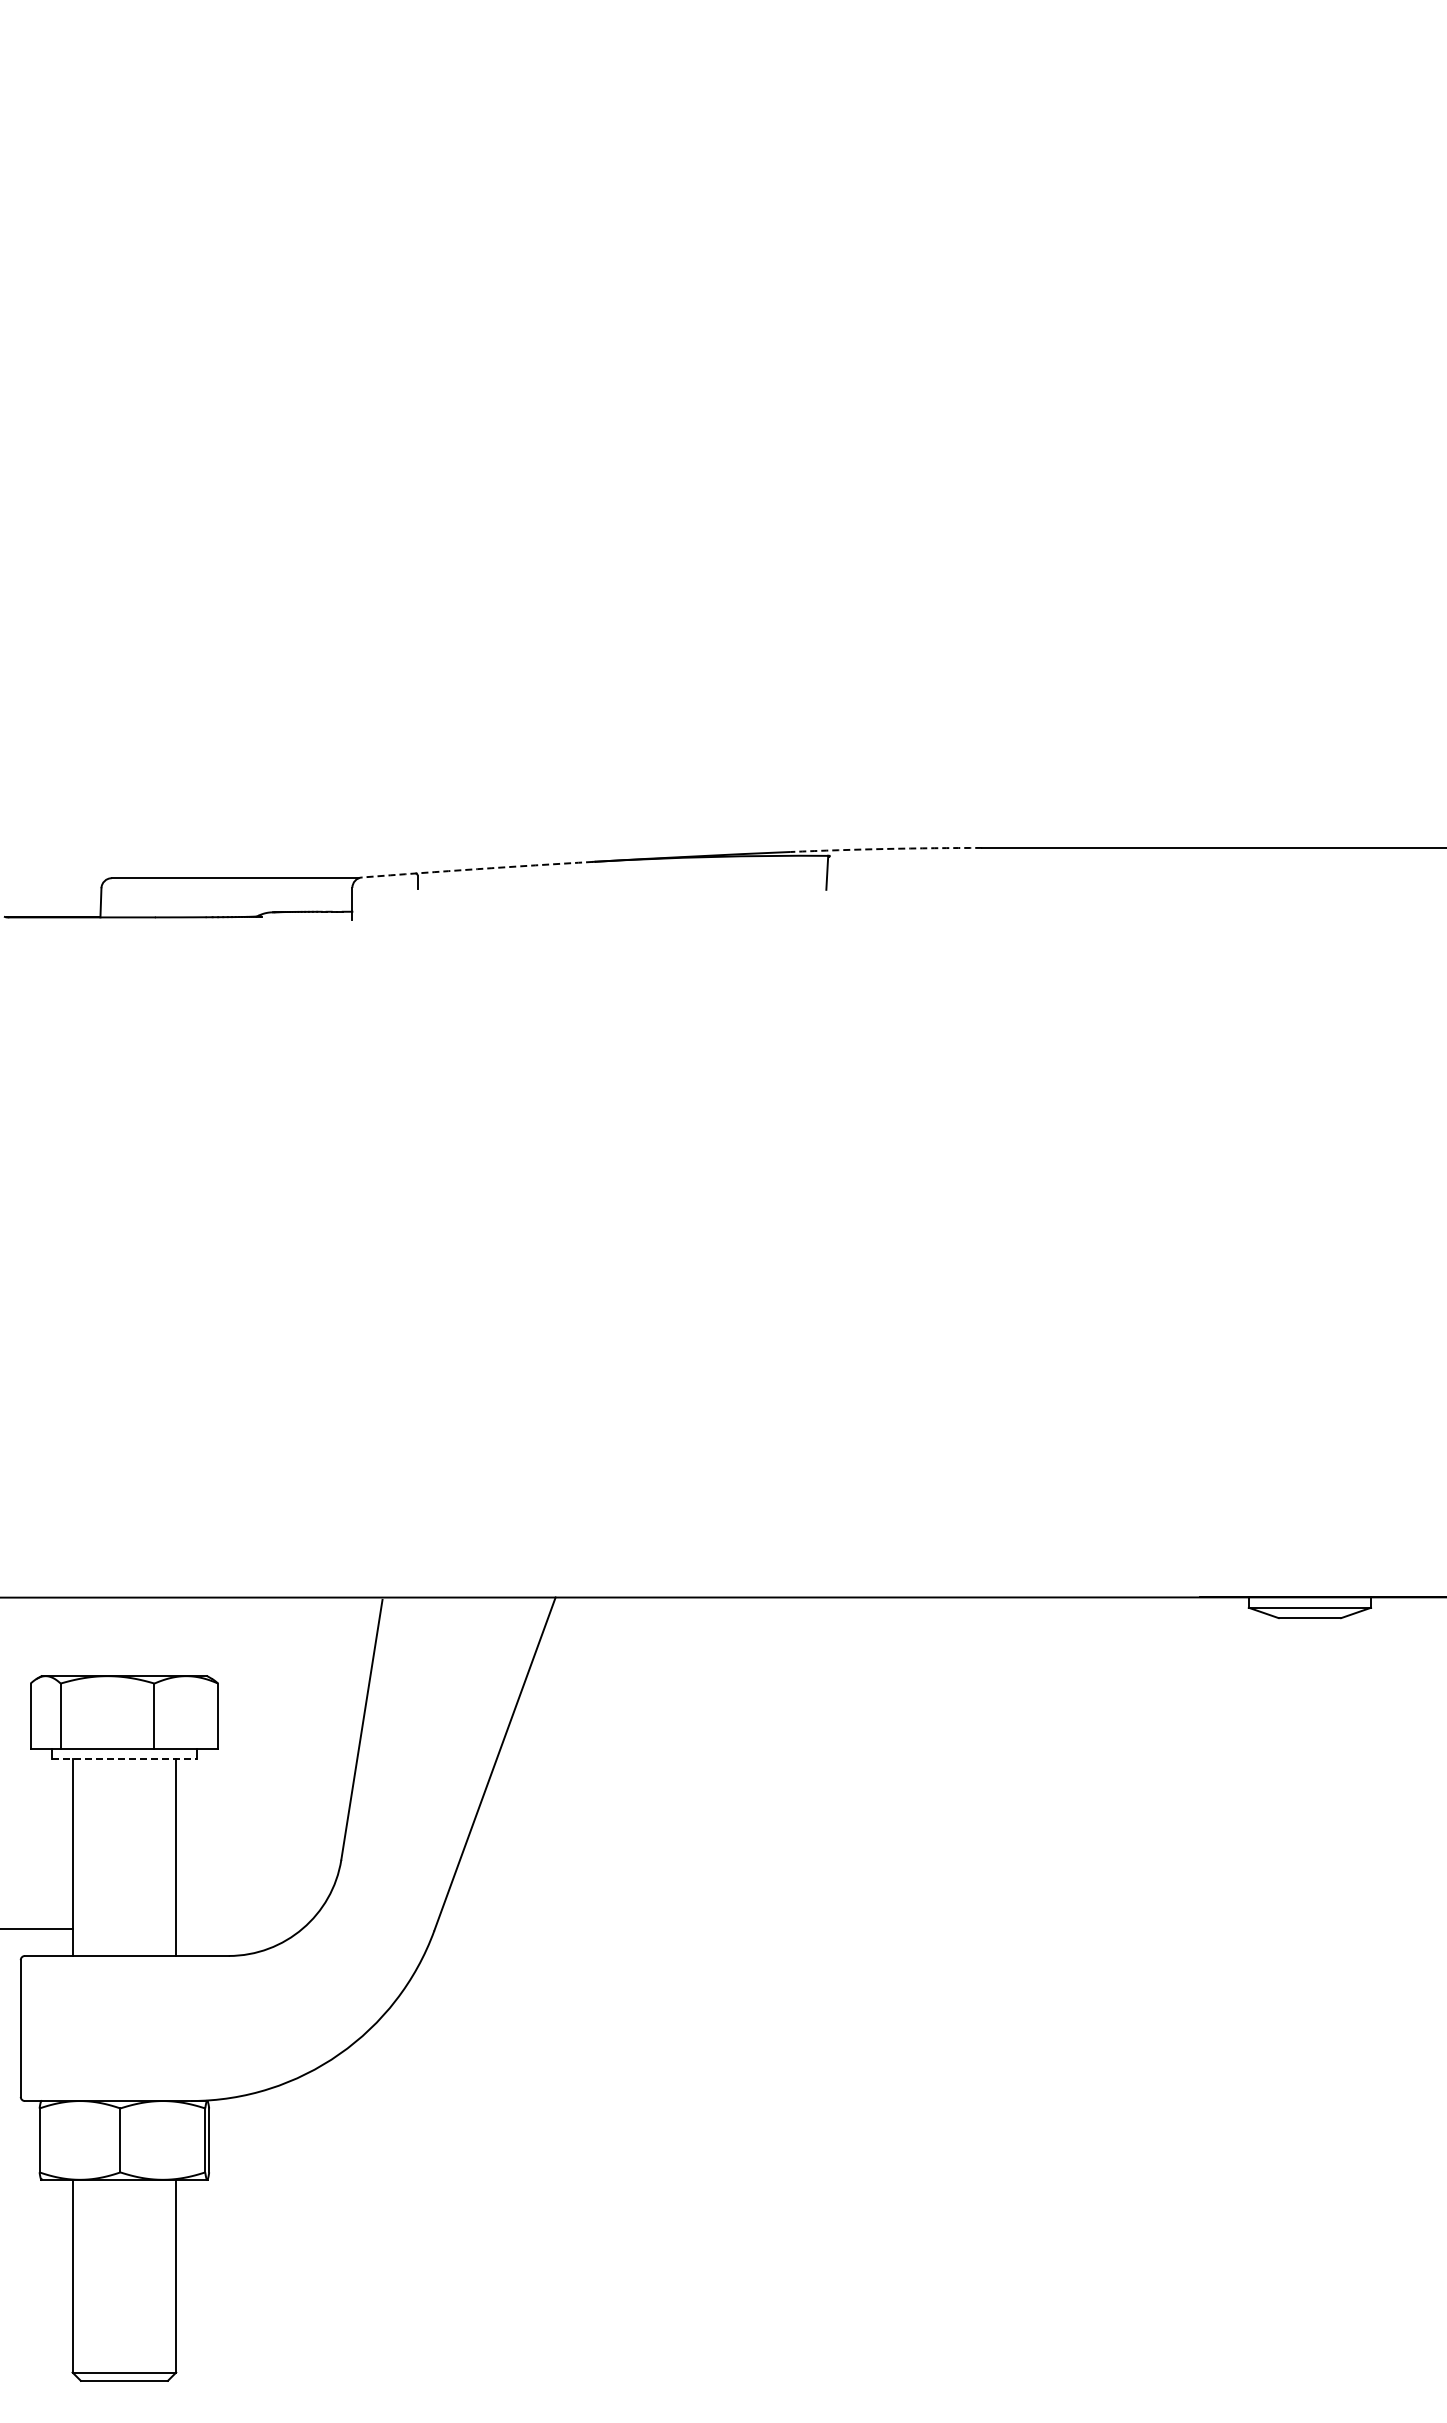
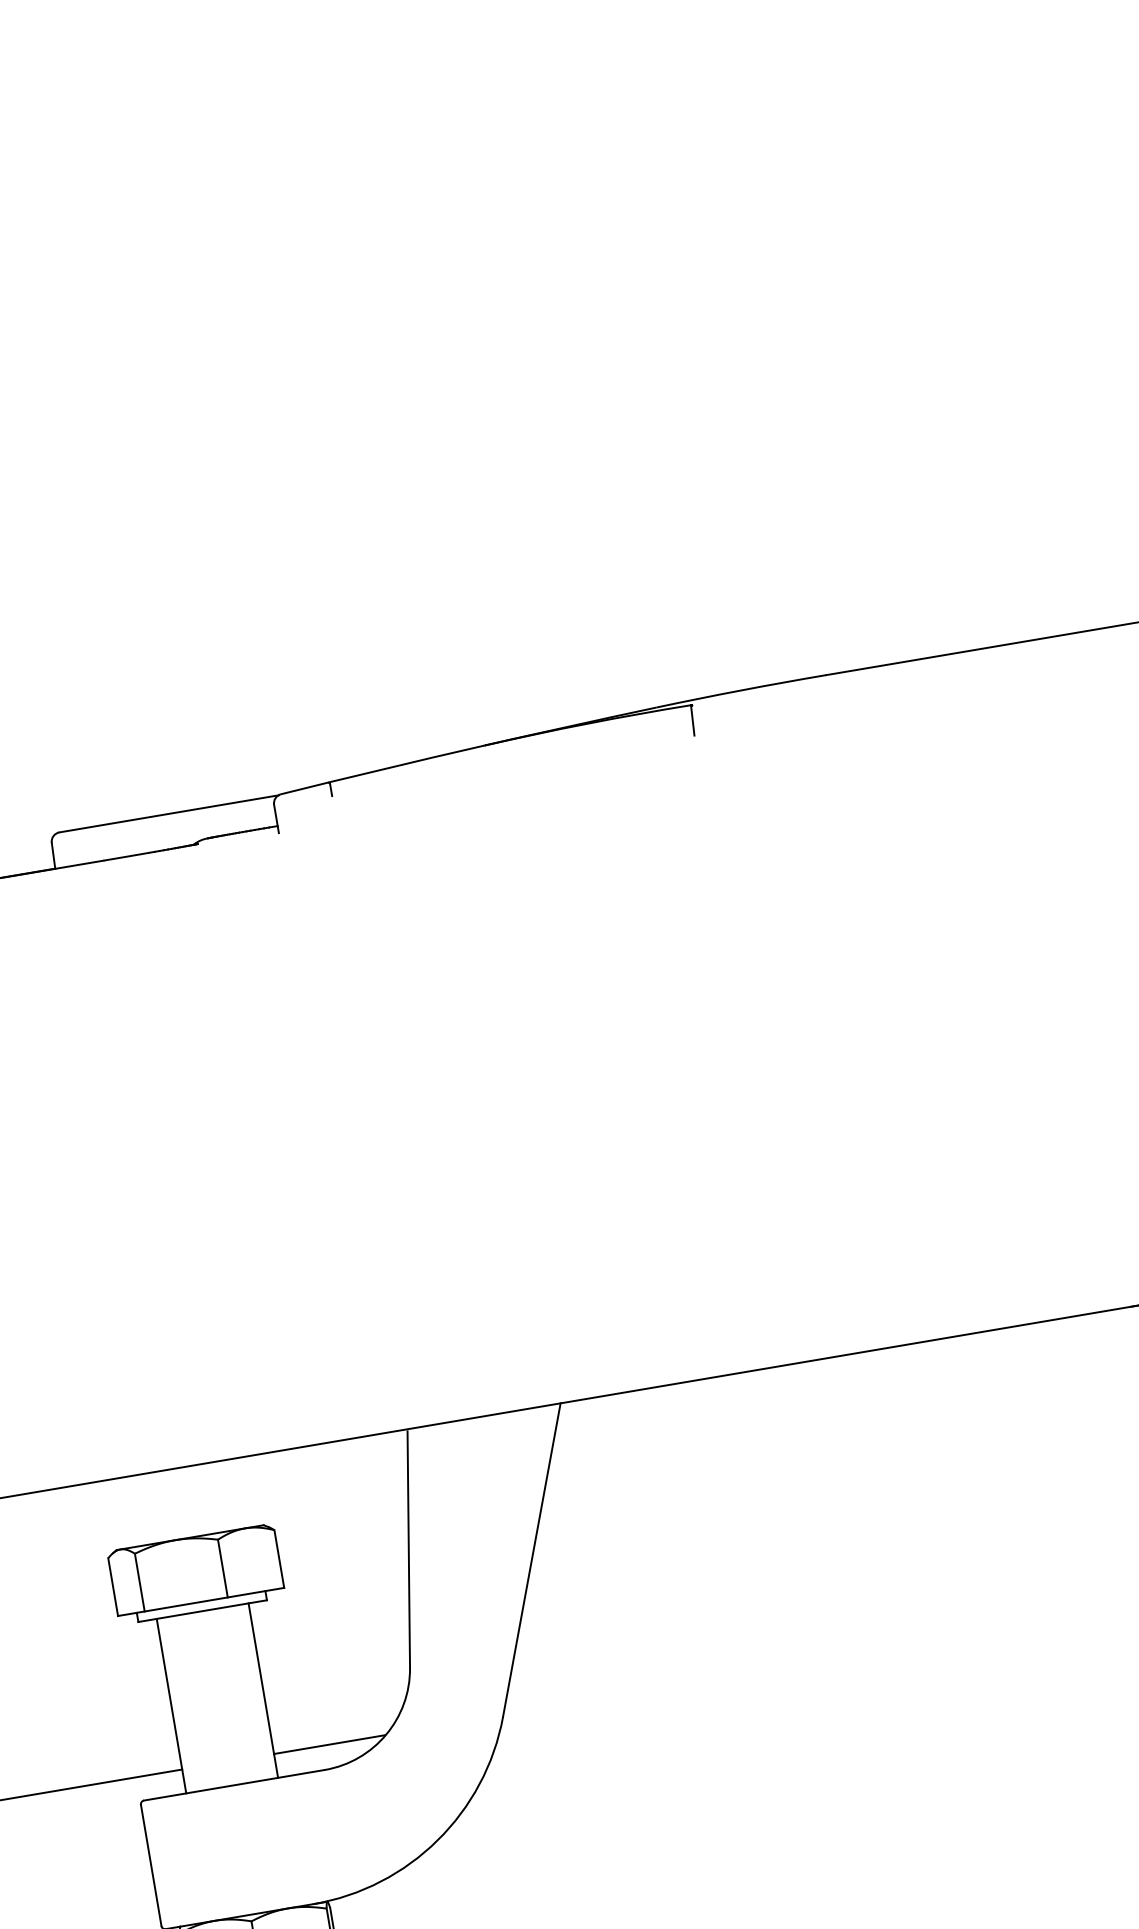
arc: (886, 848) -> (741, 689), dashed -> solid
arc: (477, 869) -> (382, 769), dashed -> solid
line: (124, 1759) -> (202, 1611), dashed -> solid
line: (238, 1929) -> (329, 1745), added

